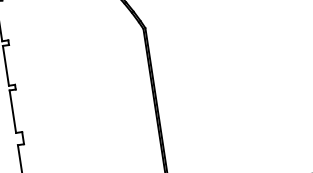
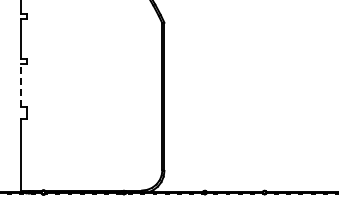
line: (12, 111) -> (20, 85), solid -> dashed

